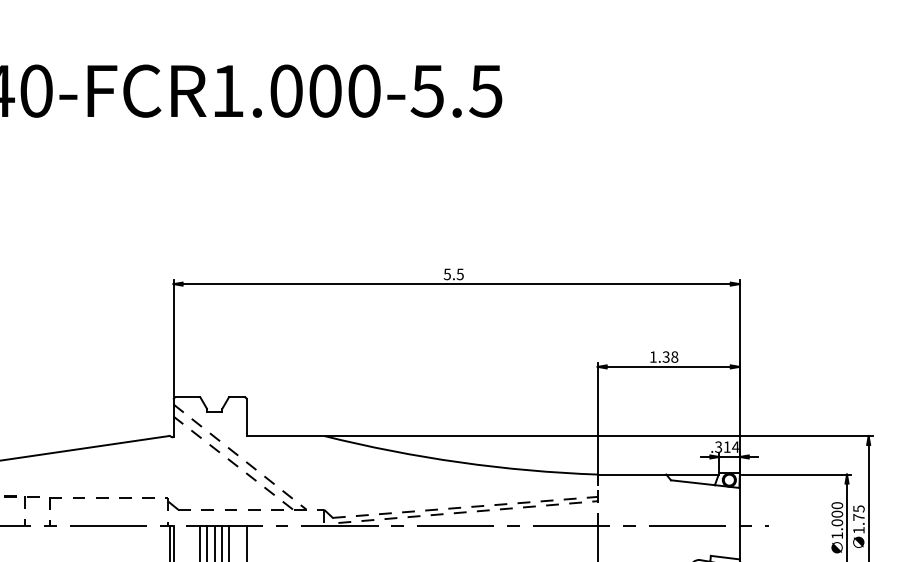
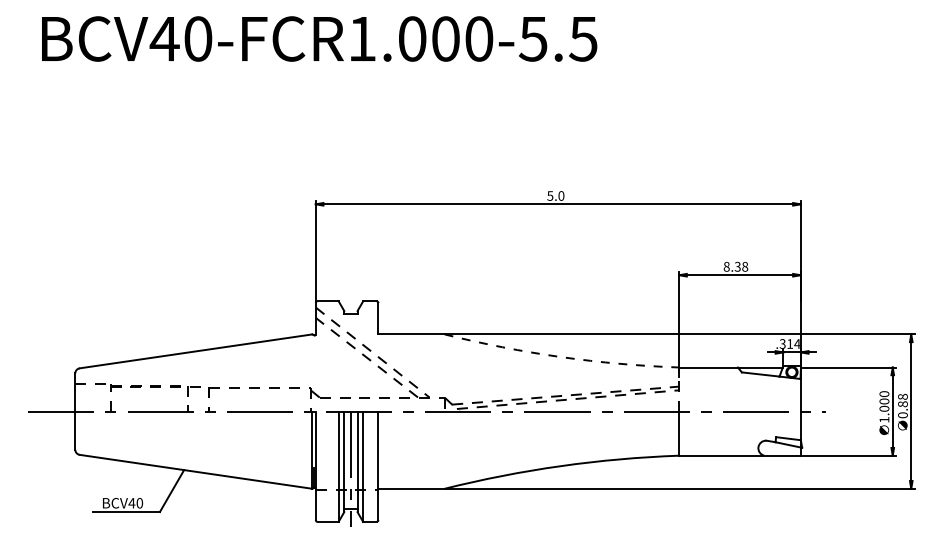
text: (460, 273) -> (561, 195), 5.5 -> 5.0
text: (652, 356) -> (726, 266), 1.38 -> 8.38
arc: (460, 462) -> (561, 357), solid -> dashed
text: (858, 518) -> (902, 405), 1.75 -> 0.88

